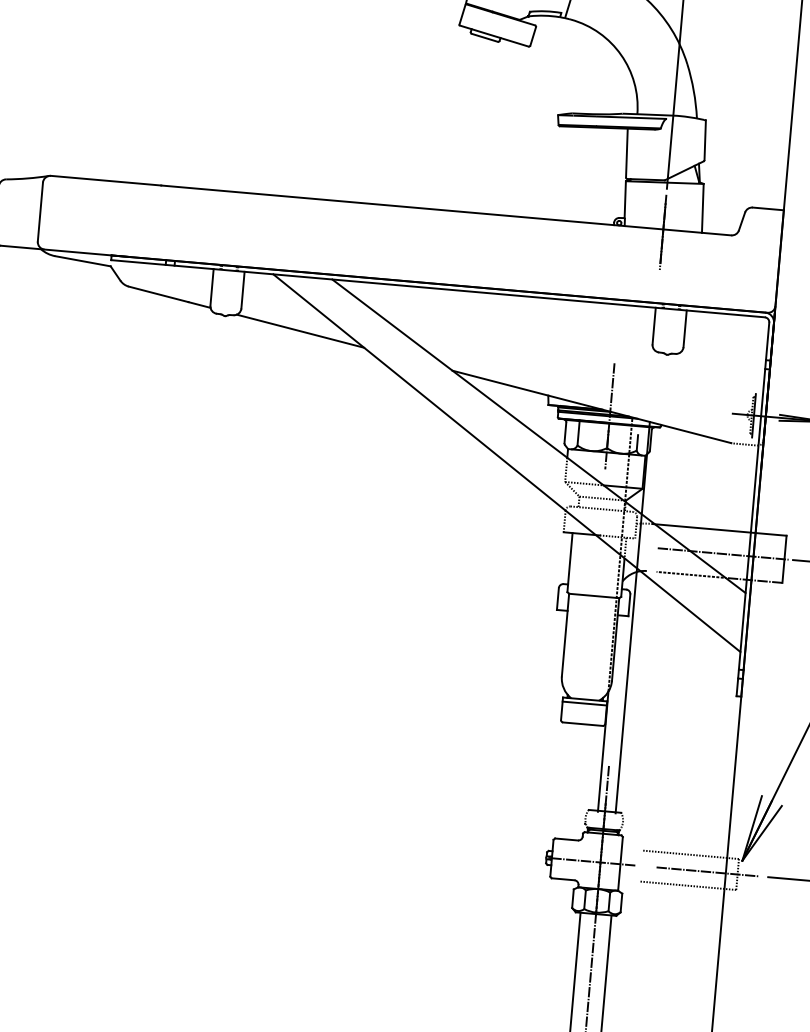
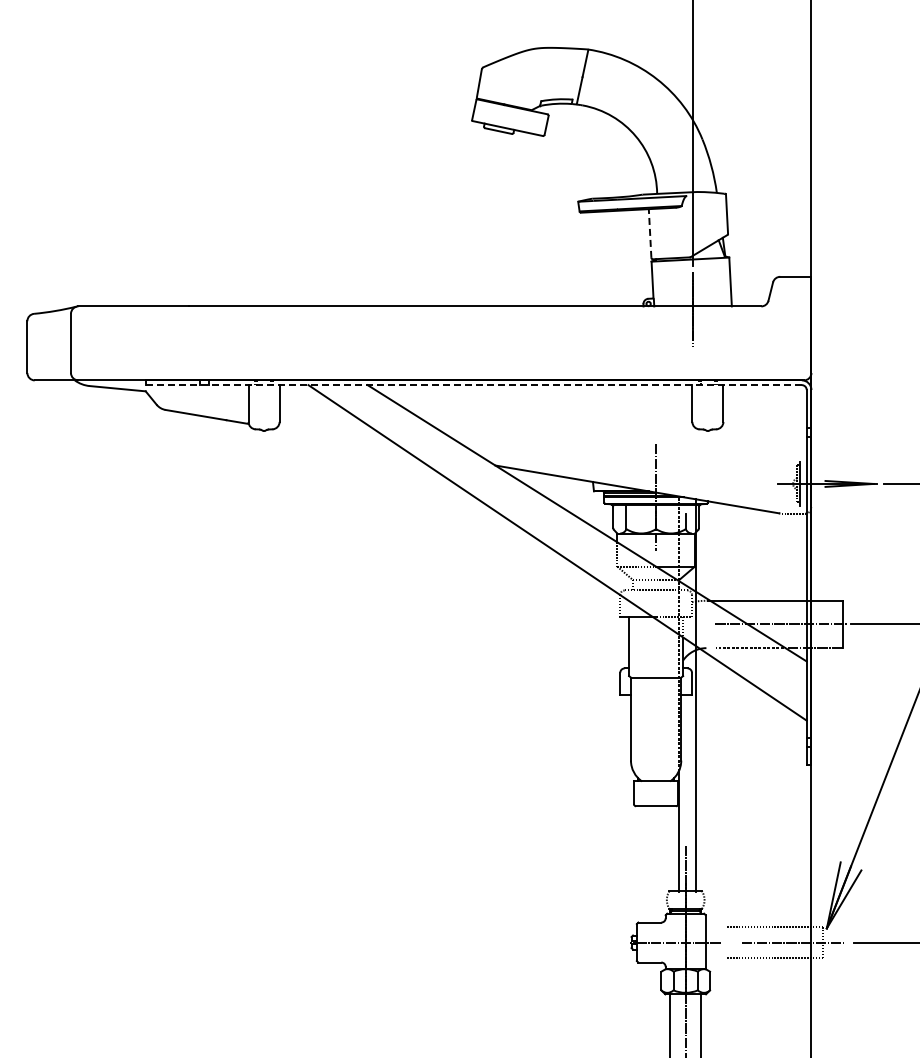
line: (627, 153) -> (650, 233), solid -> dashed
line: (438, 289) -> (474, 385), solid -> dashed
line: (300, 331) -> (340, 439), removed
line: (584, 703) -> (655, 785), removed

